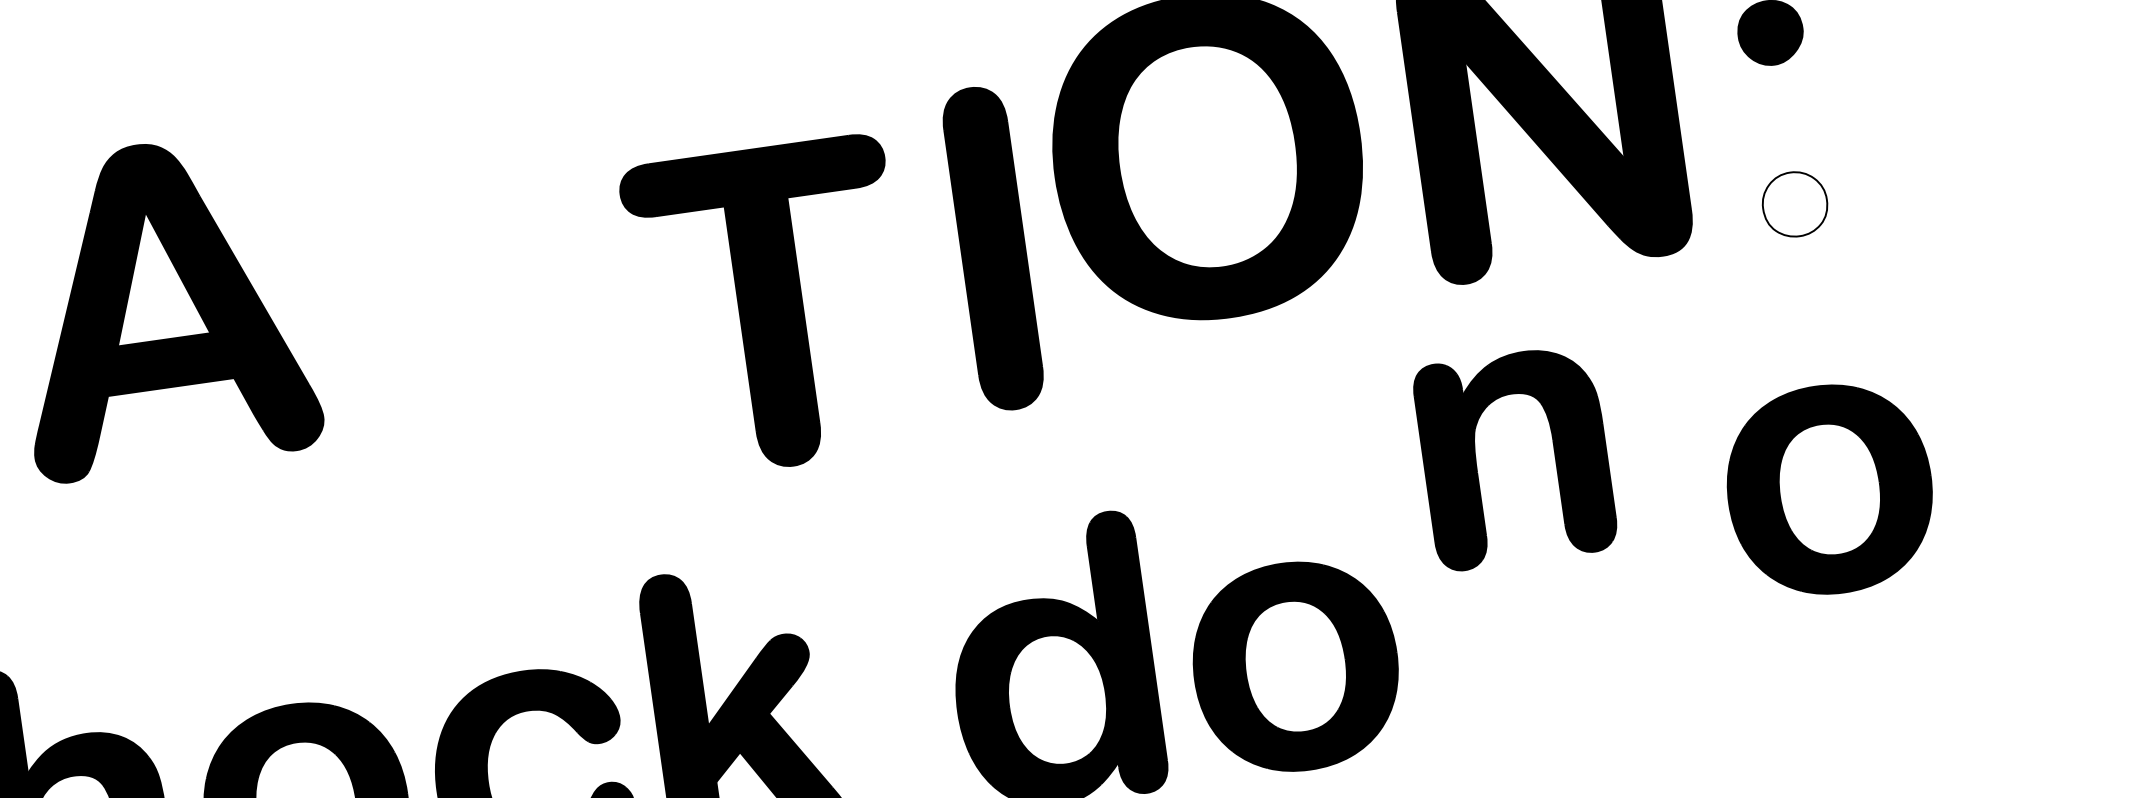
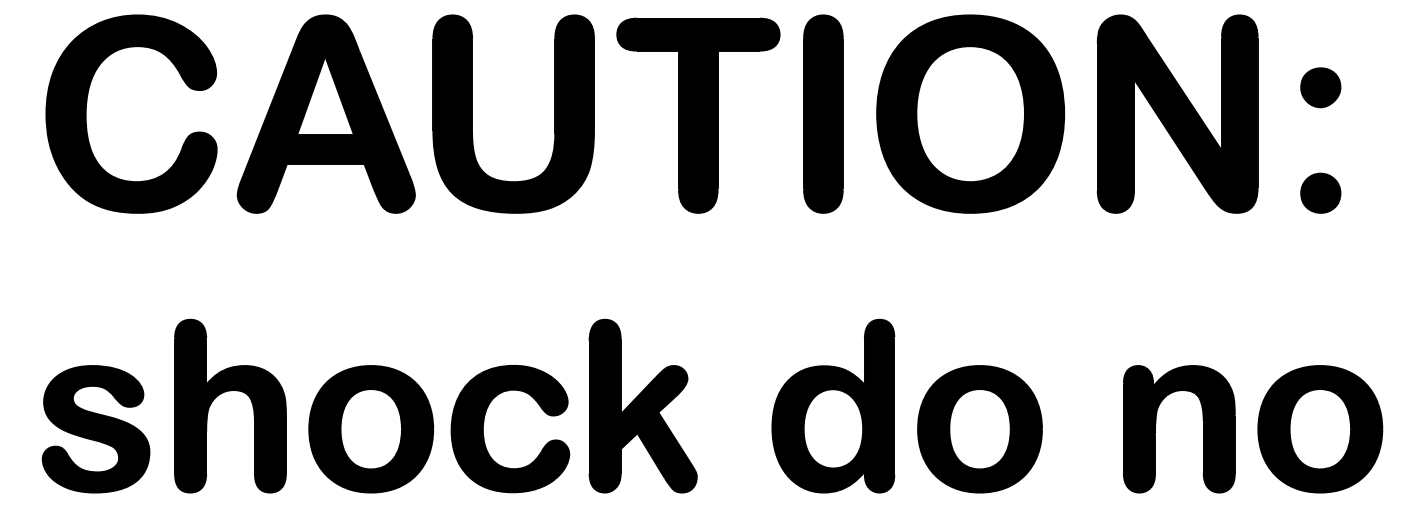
fill: (1794, 203) -> (1320, 192), added
part: (993, 247) -> (823, 113), moved
part: (397, 270) -> (472, 113), added
part: (771, 307) -> (698, 115), moved
part: (1477, 455) -> (1156, 424), moved
part: (1830, 489) -> (1320, 429), moved

